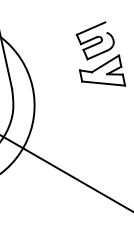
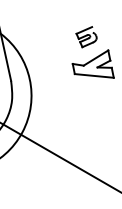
part: (94, 40) -> (85, 36), size x0.6

